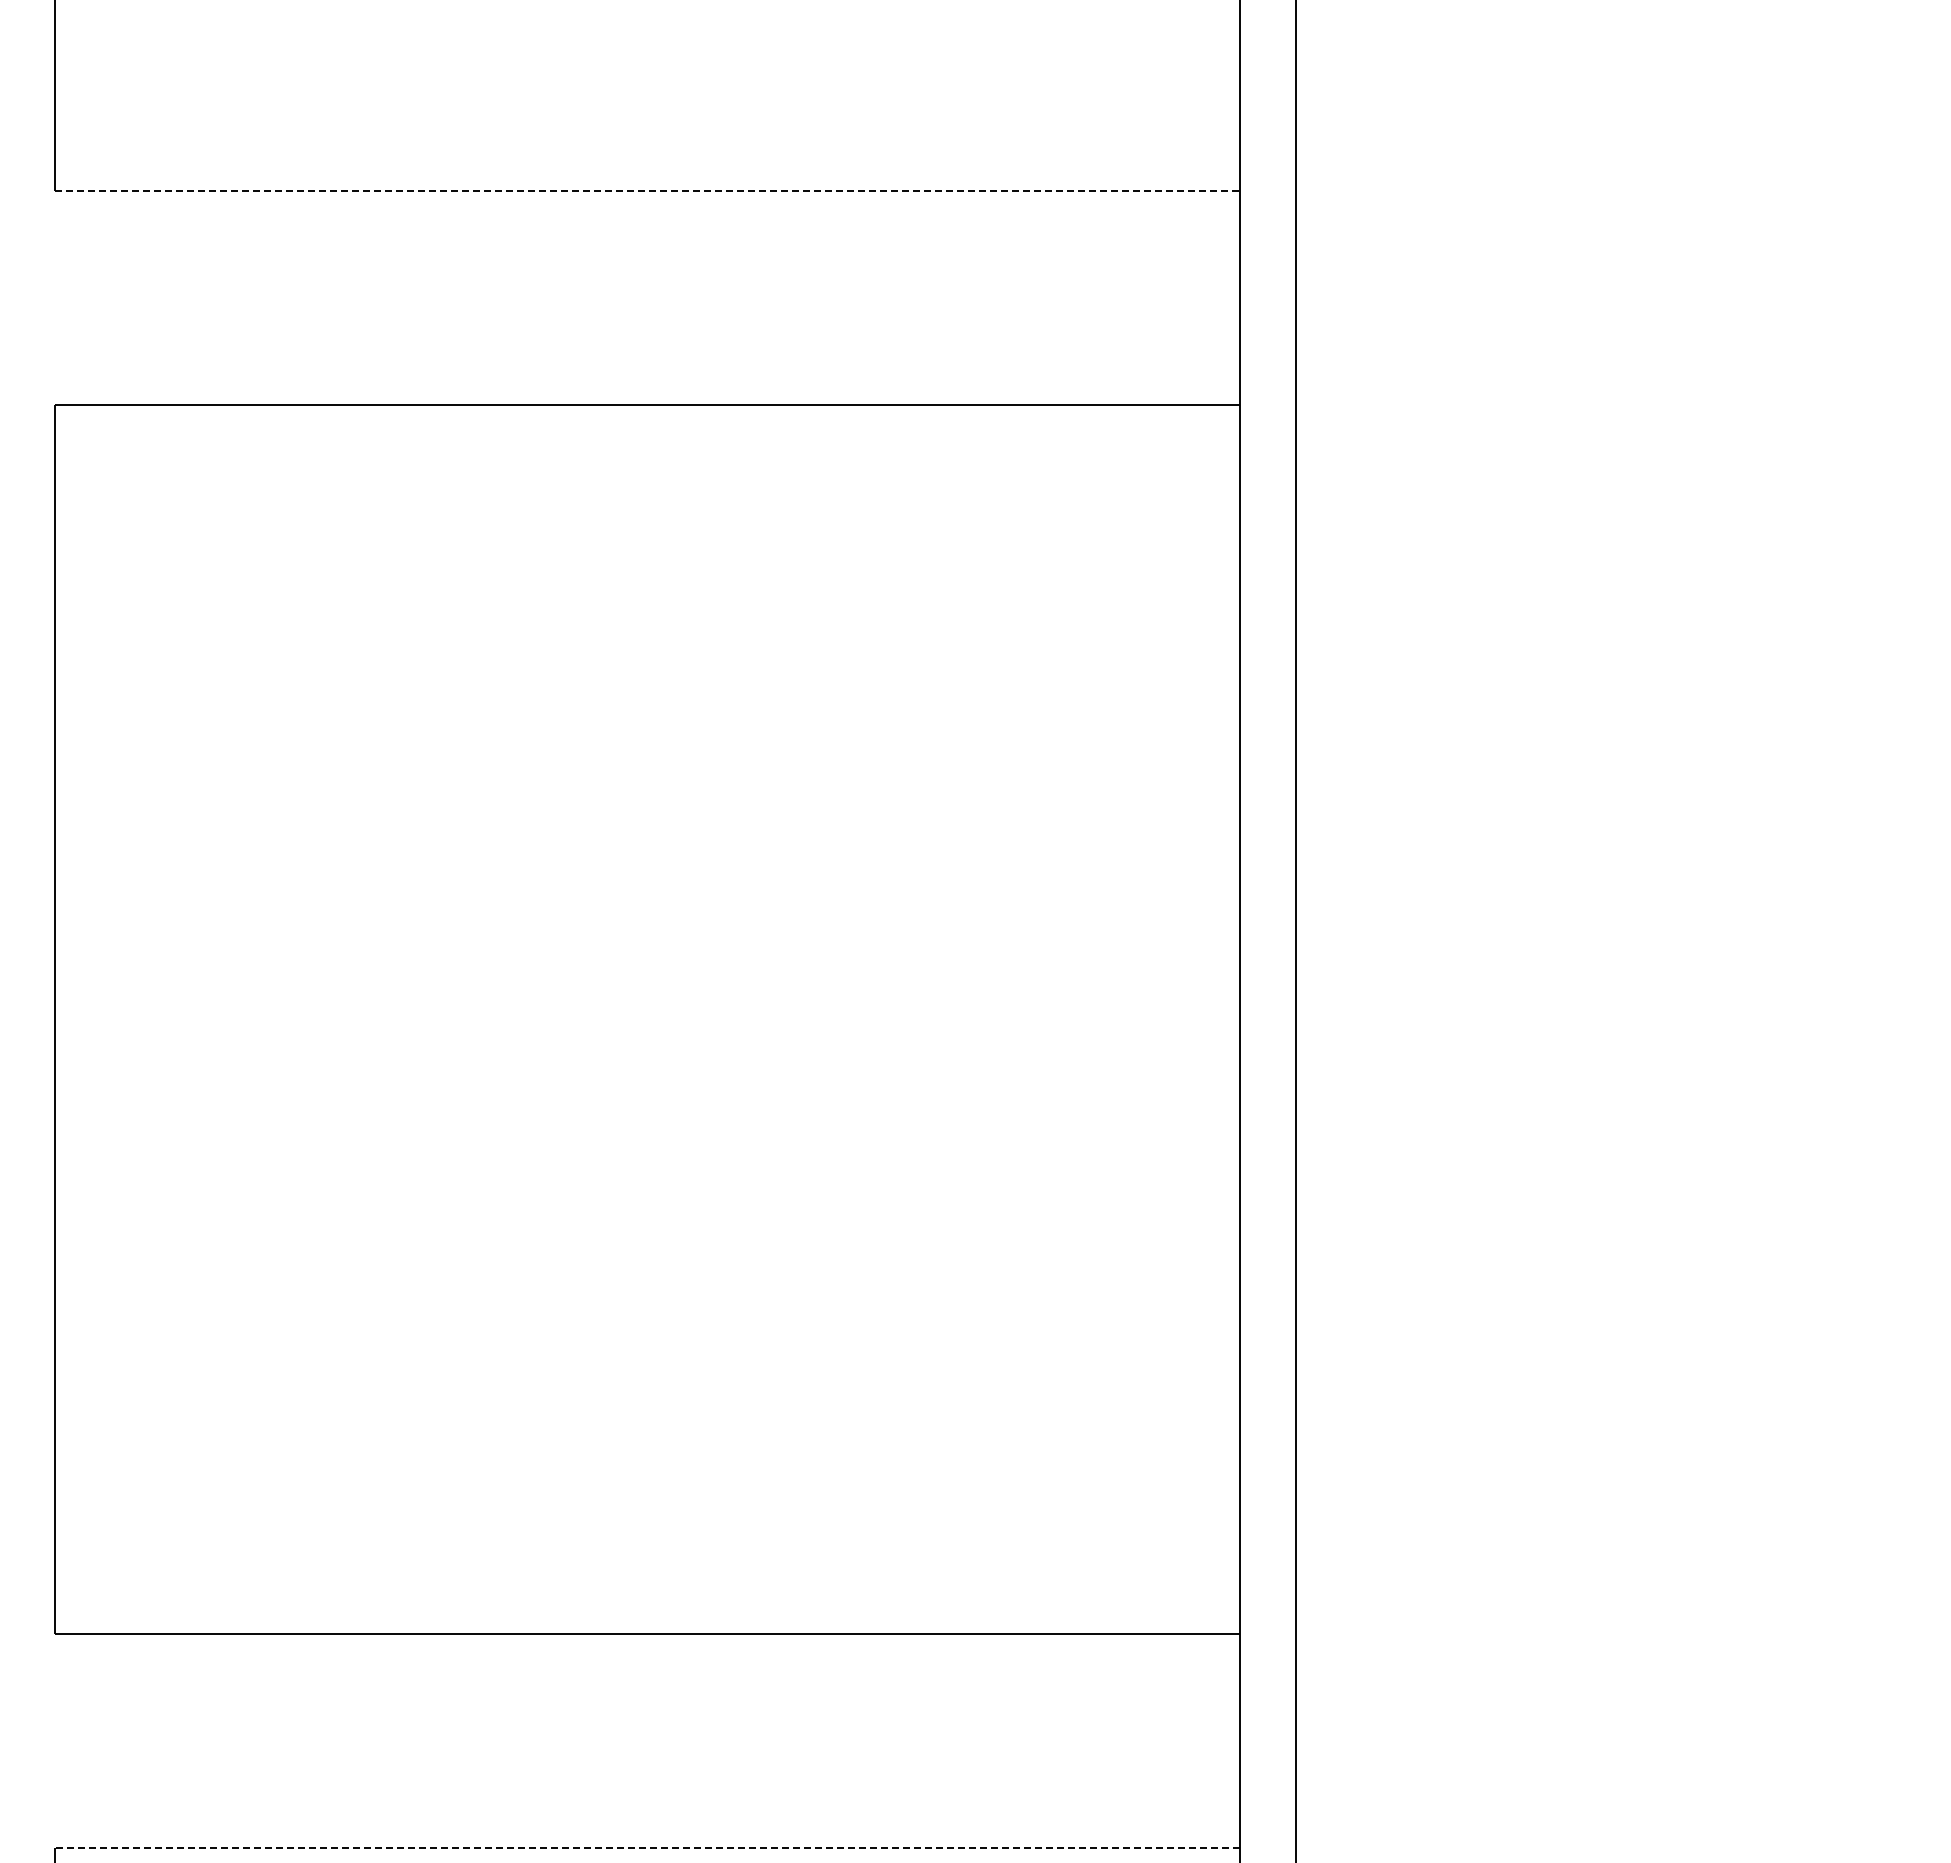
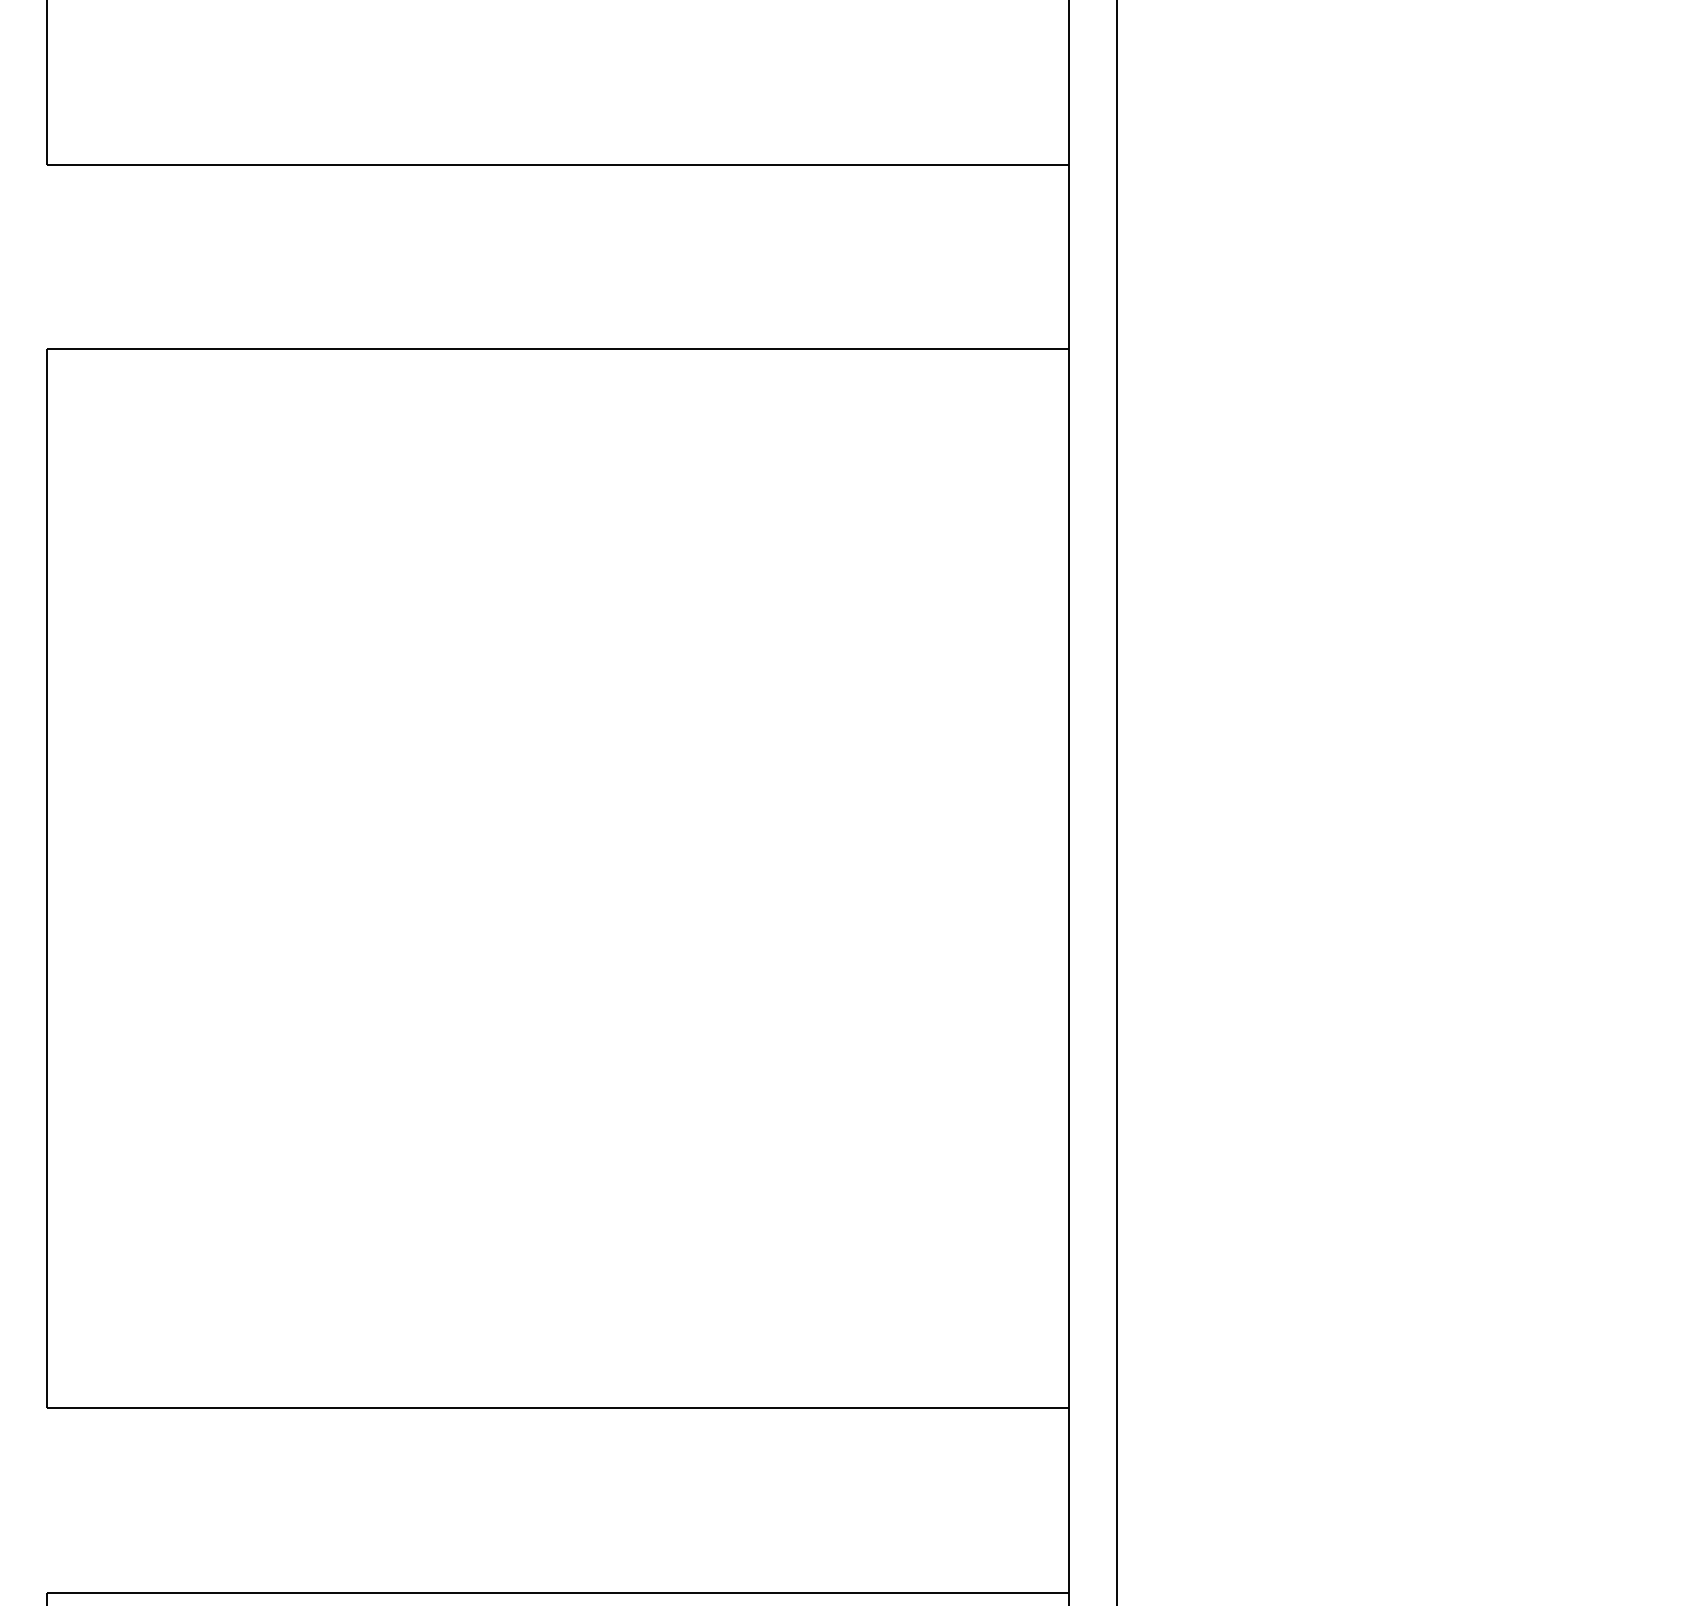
line: (647, 191) -> (558, 165), dashed -> solid
line: (646, 1847) -> (557, 1592), dashed -> solid

